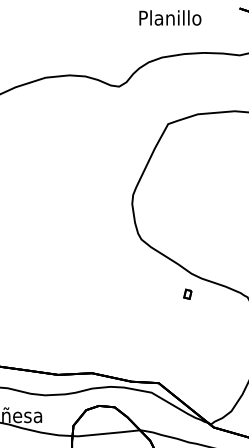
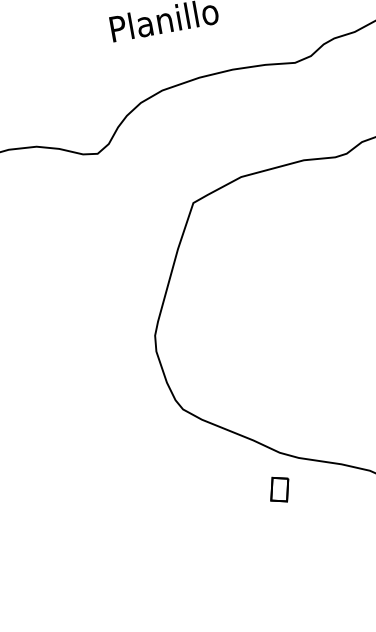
part: (187, 293) -> (278, 487), size x1.6

